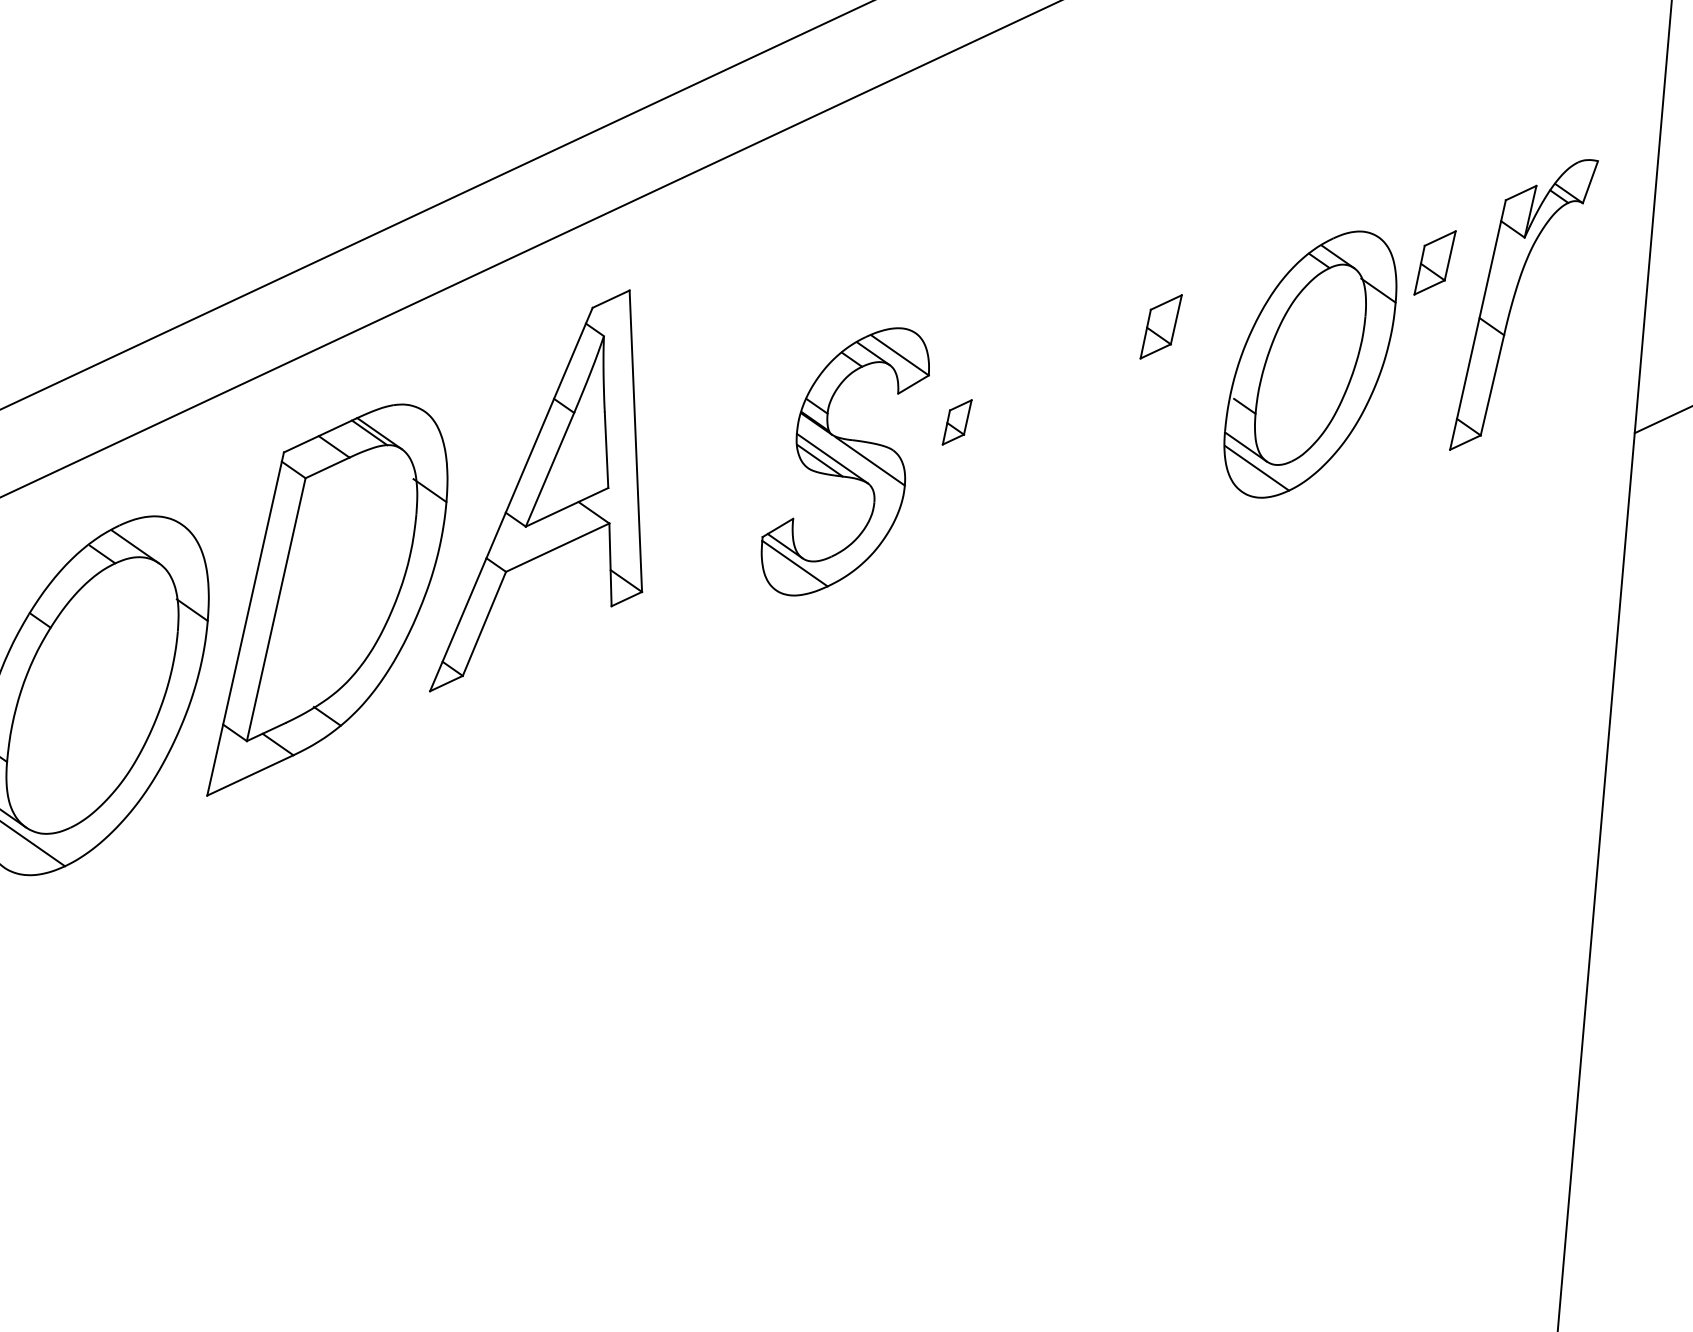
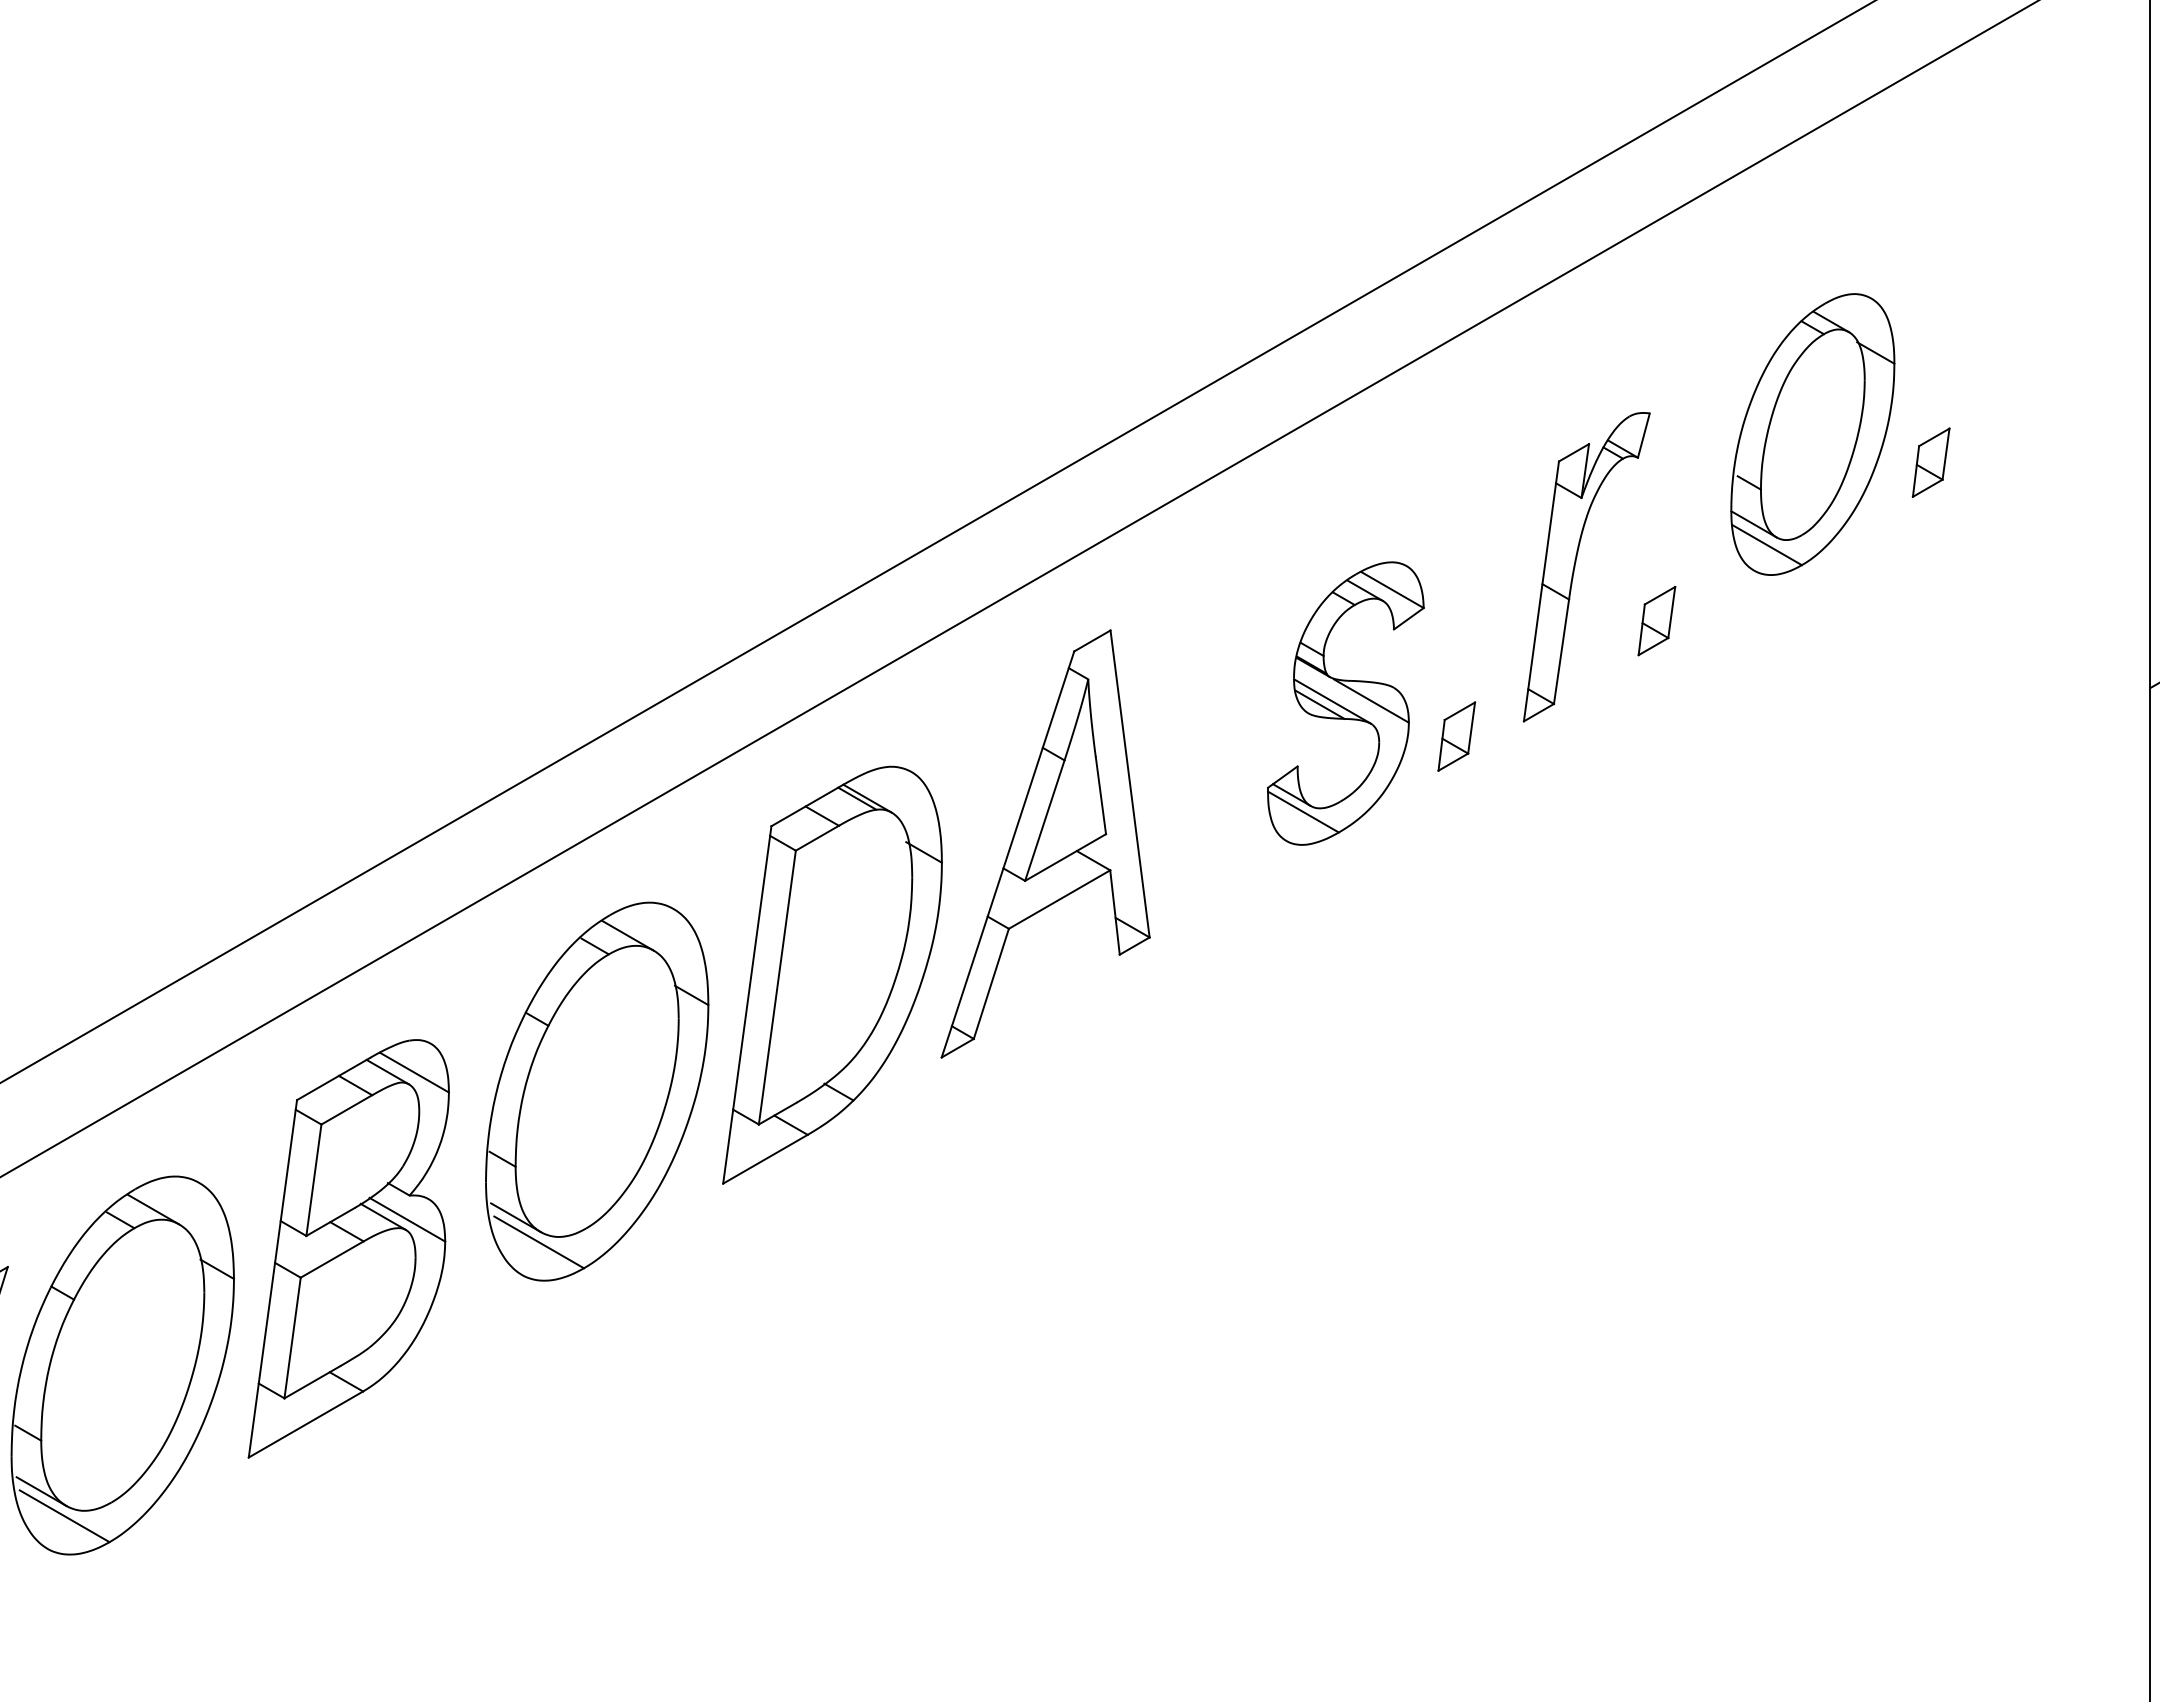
part: (1434, 262) -> (1930, 462), moved
part: (1513, 304) -> (1575, 567), moved
part: (1310, 364) -> (1812, 434), moved
part: (956, 422) -> (1456, 736), size x1.43
part: (844, 461) -> (1345, 703), moved

